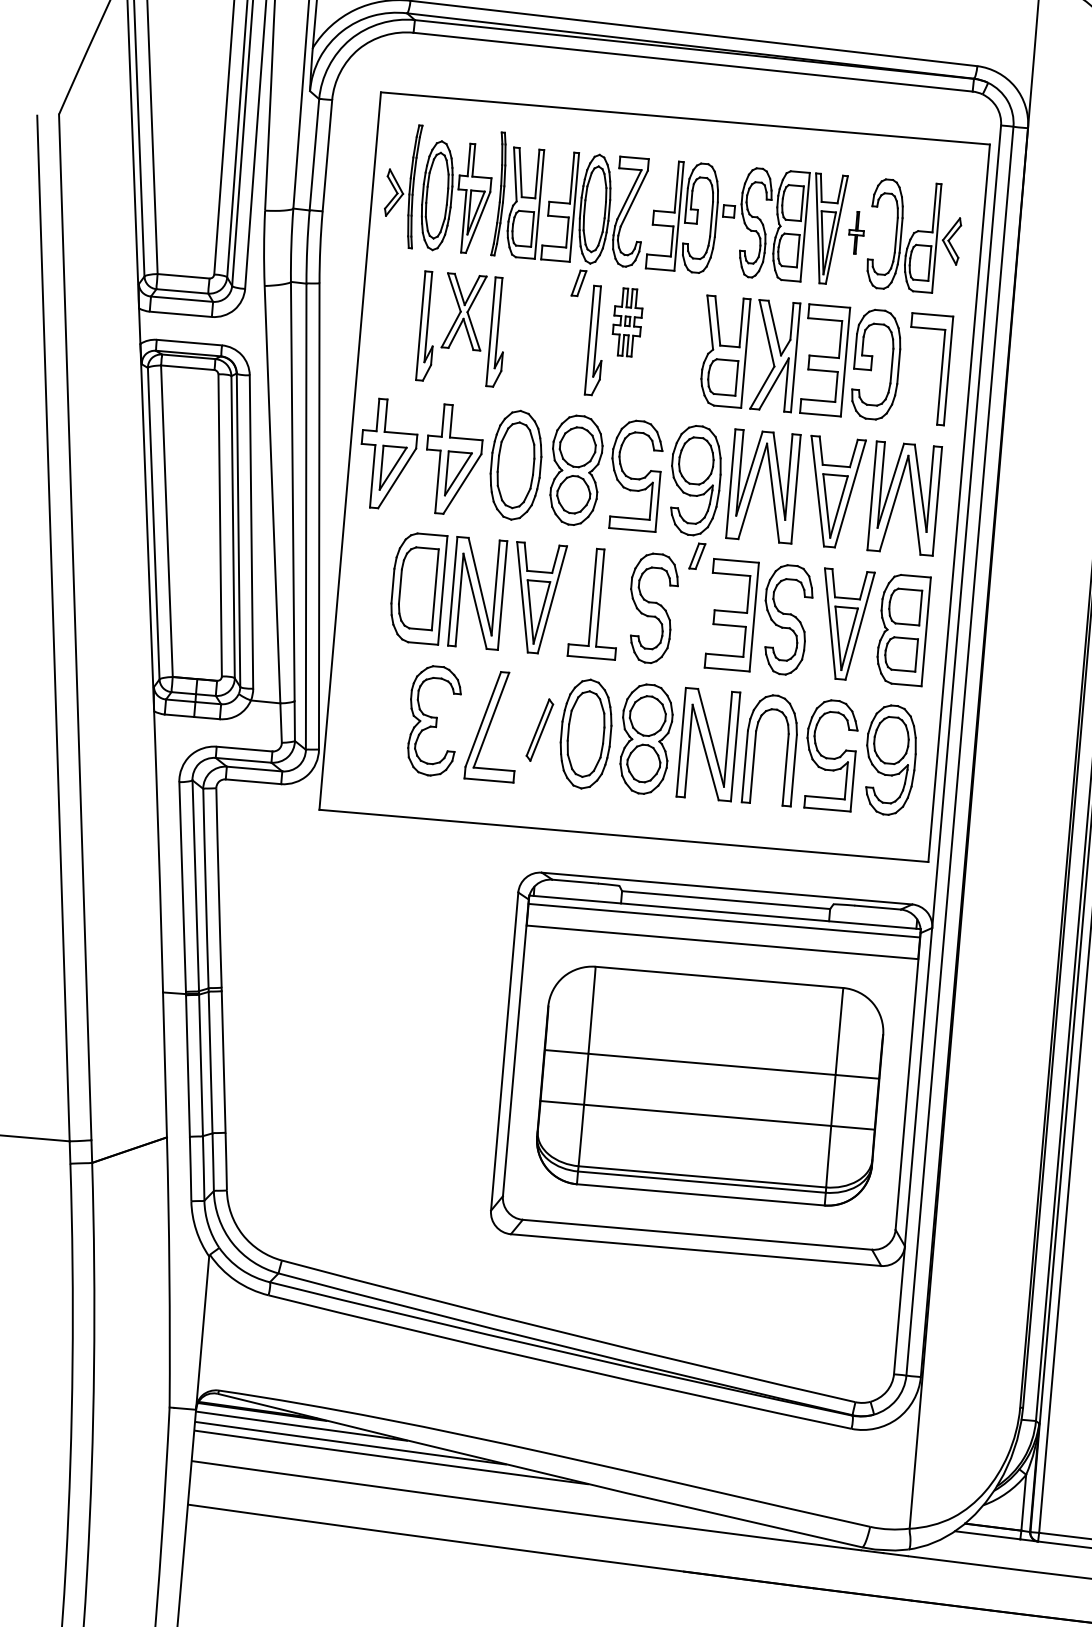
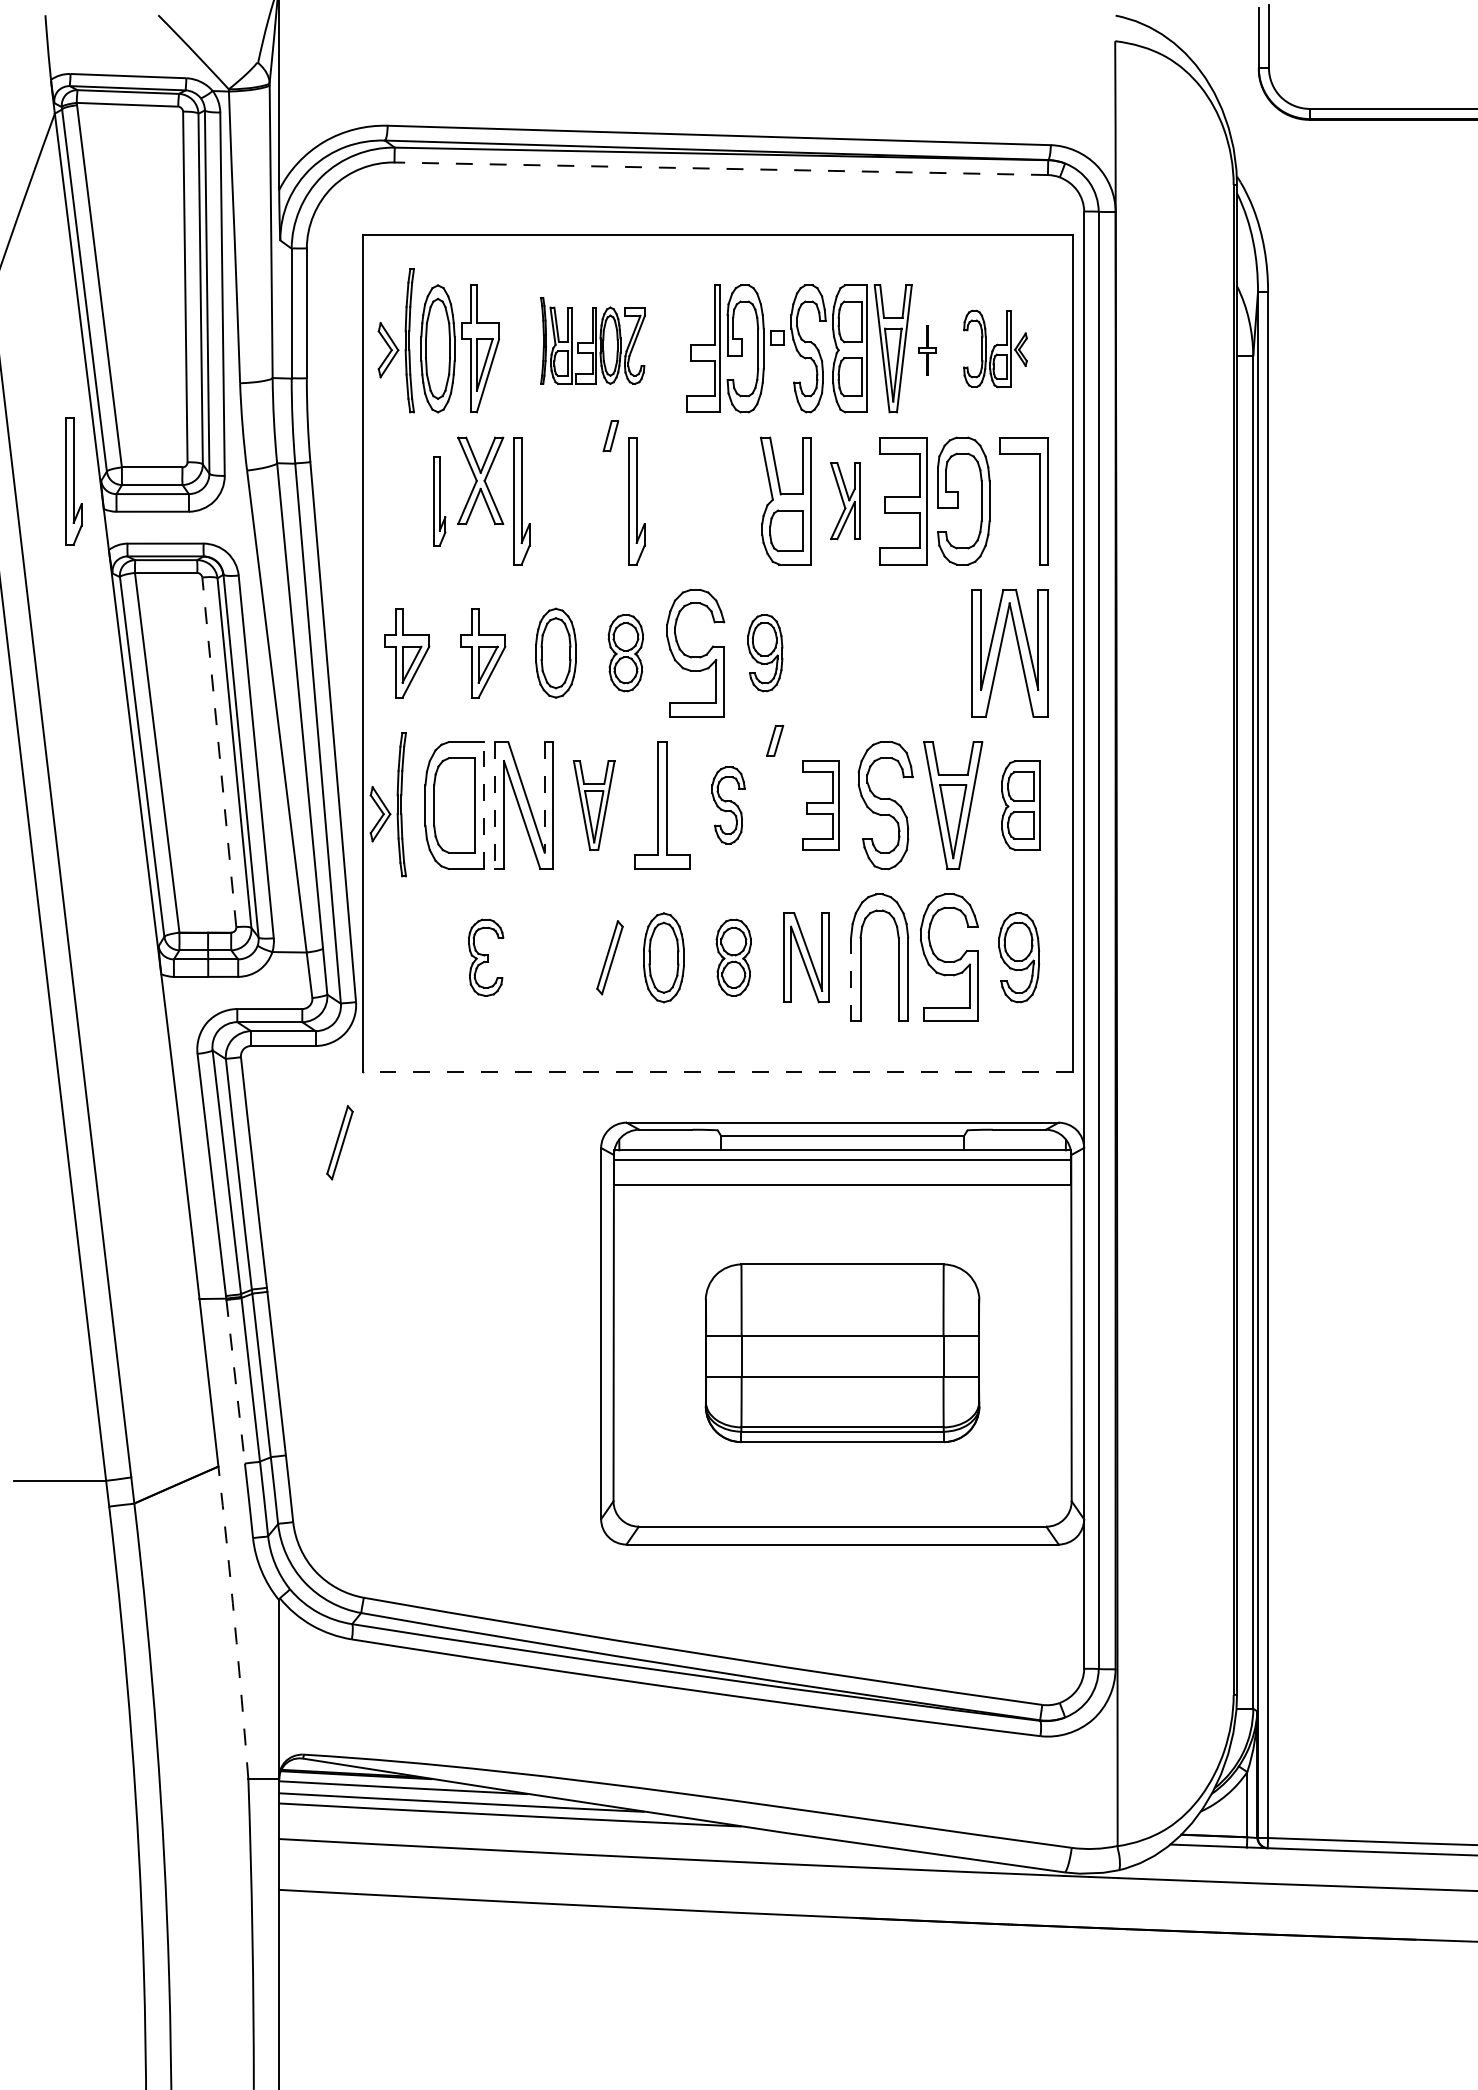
line: (693, 61) -> (721, 168), solid -> dashed
part: (570, 199) -> (592, 340), size x0.6
part: (914, 236) -> (995, 348), size x0.6
part: (115, 282) -> (73, 481), added
part: (627, 322) -> (670, 476), removed
part: (427, 326) -> (439, 501), size x0.7
part: (774, 355) -> (844, 500), size x0.6
part: (387, 454) -> (406, 653), size x0.7
part: (452, 460) -> (482, 653), size x0.7
part: (515, 464) -> (555, 652), size x0.7
part: (575, 469) -> (625, 652), size x0.6
part: (694, 479) -> (764, 652), size x0.6
part: (756, 481) -> (836, 648), removed
part: (833, 491) -> (926, 652), removed
line: (220, 525) -> (219, 752), solid -> dashed
part: (360, 582) -> (387, 804), added
line: (495, 587) -> (544, 797), solid -> dashed
line: (442, 590) -> (483, 805), solid -> dashed
line: (452, 592) -> (495, 806), solid -> dashed
part: (537, 598) -> (594, 805), size x0.7
part: (652, 608) -> (728, 805), size x0.6
part: (731, 615) -> (820, 805), size x0.7
part: (902, 629) -> (1020, 805), size x0.7
part: (433, 720) -> (485, 957), size x0.6
part: (493, 725) -> (555, 957), removed
part: (585, 733) -> (663, 957), size x0.7
part: (645, 738) -> (733, 957), size x0.6
part: (708, 744) -> (806, 957), size x0.7
part: (889, 759) -> (1018, 957), size x0.7
line: (745, 766) -> (851, 979), solid -> dashed
line: (623, 835) -> (717, 1071), solid -> dashed
part: (294, 868) -> (339, 1142), added
line: (187, 1066) -> (235, 1382), solid -> dashed
part: (710, 1086) -> (842, 1353), size x0.7
arc: (169, 1272) -> (234, 1622), solid -> dashed

